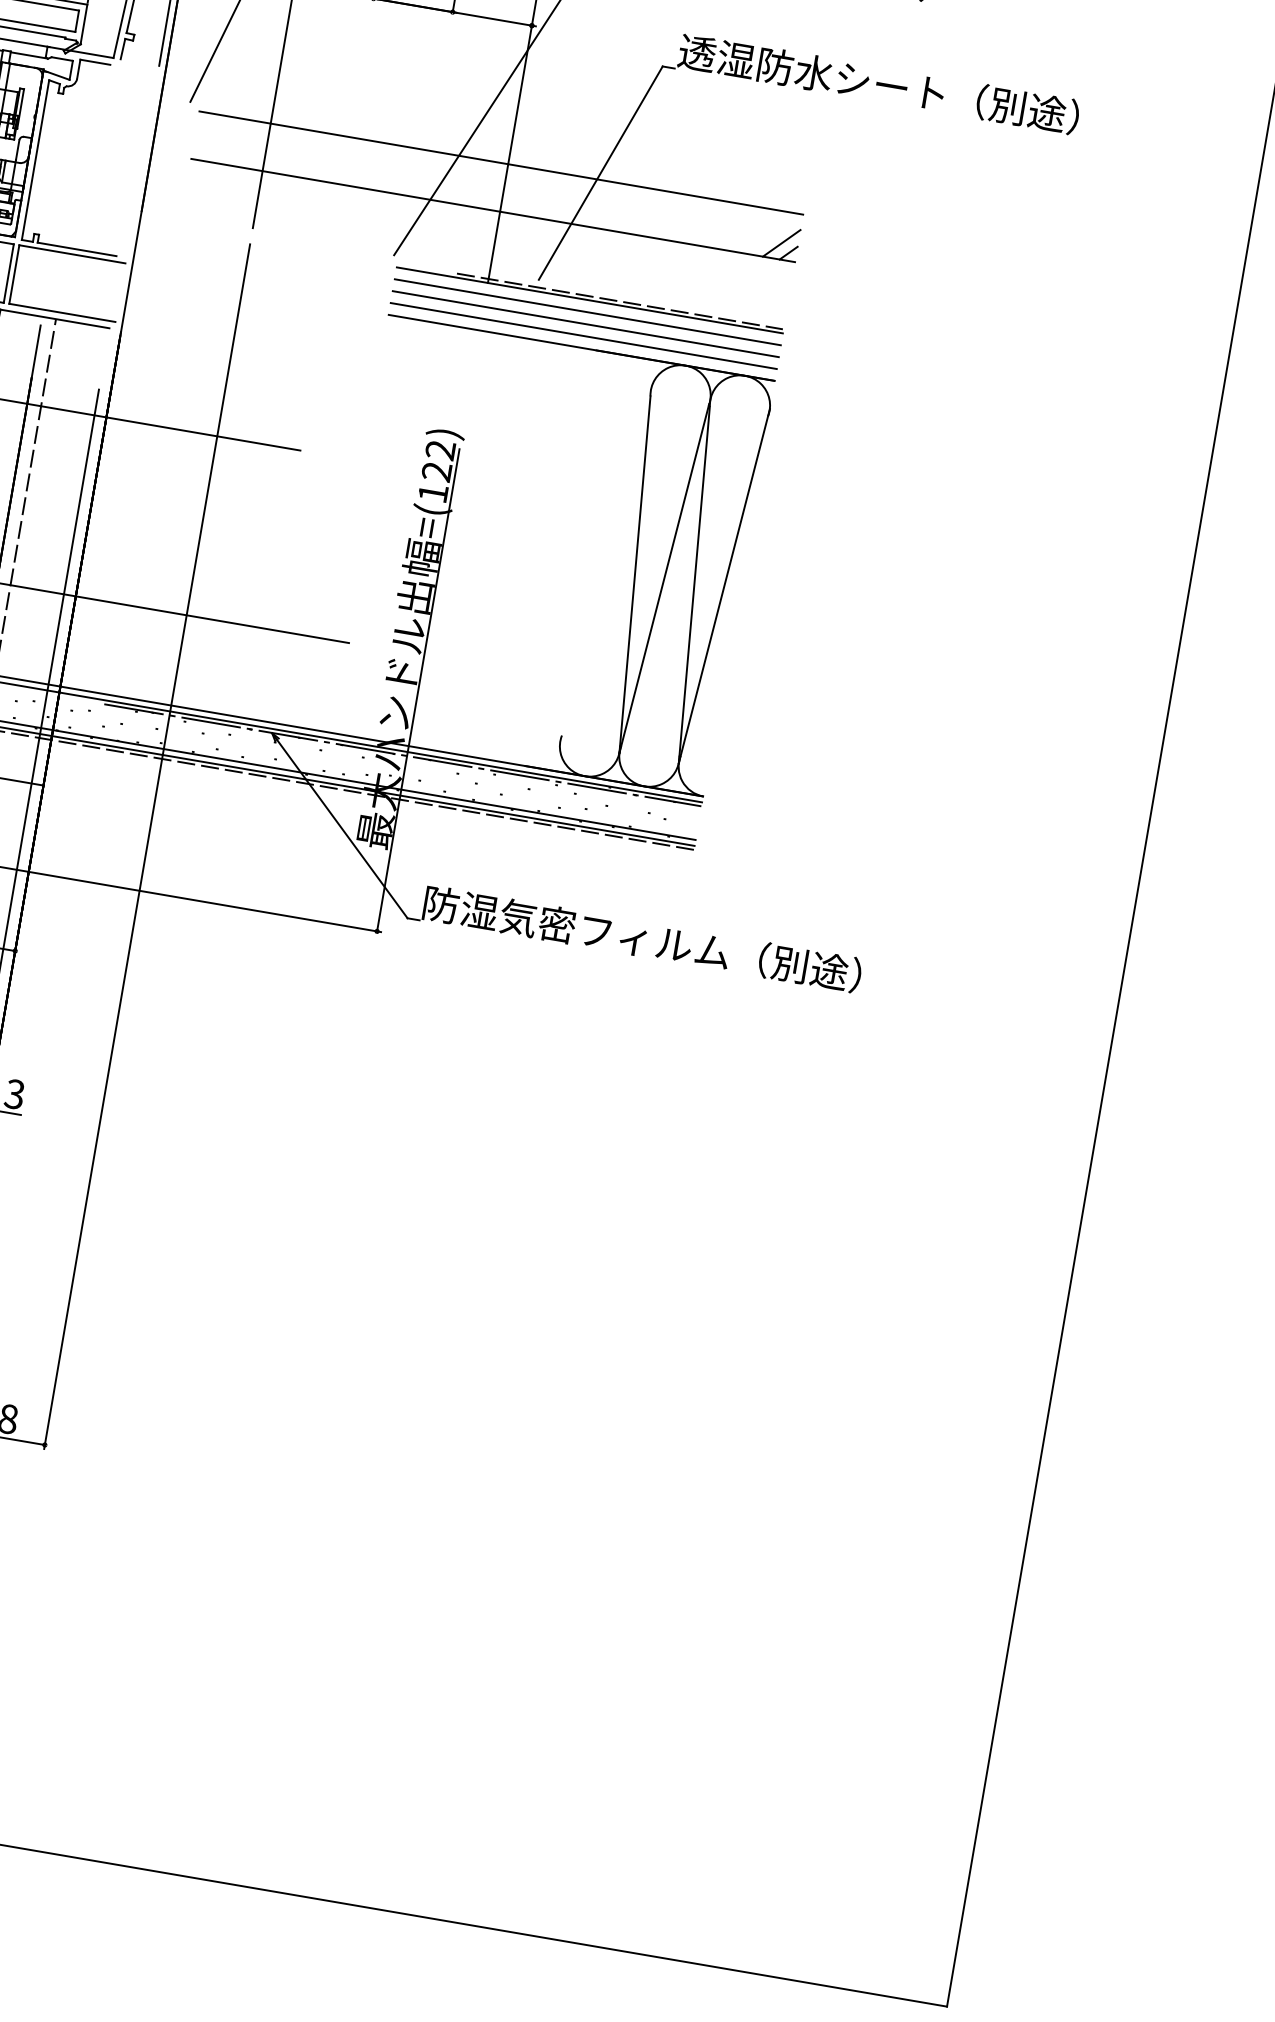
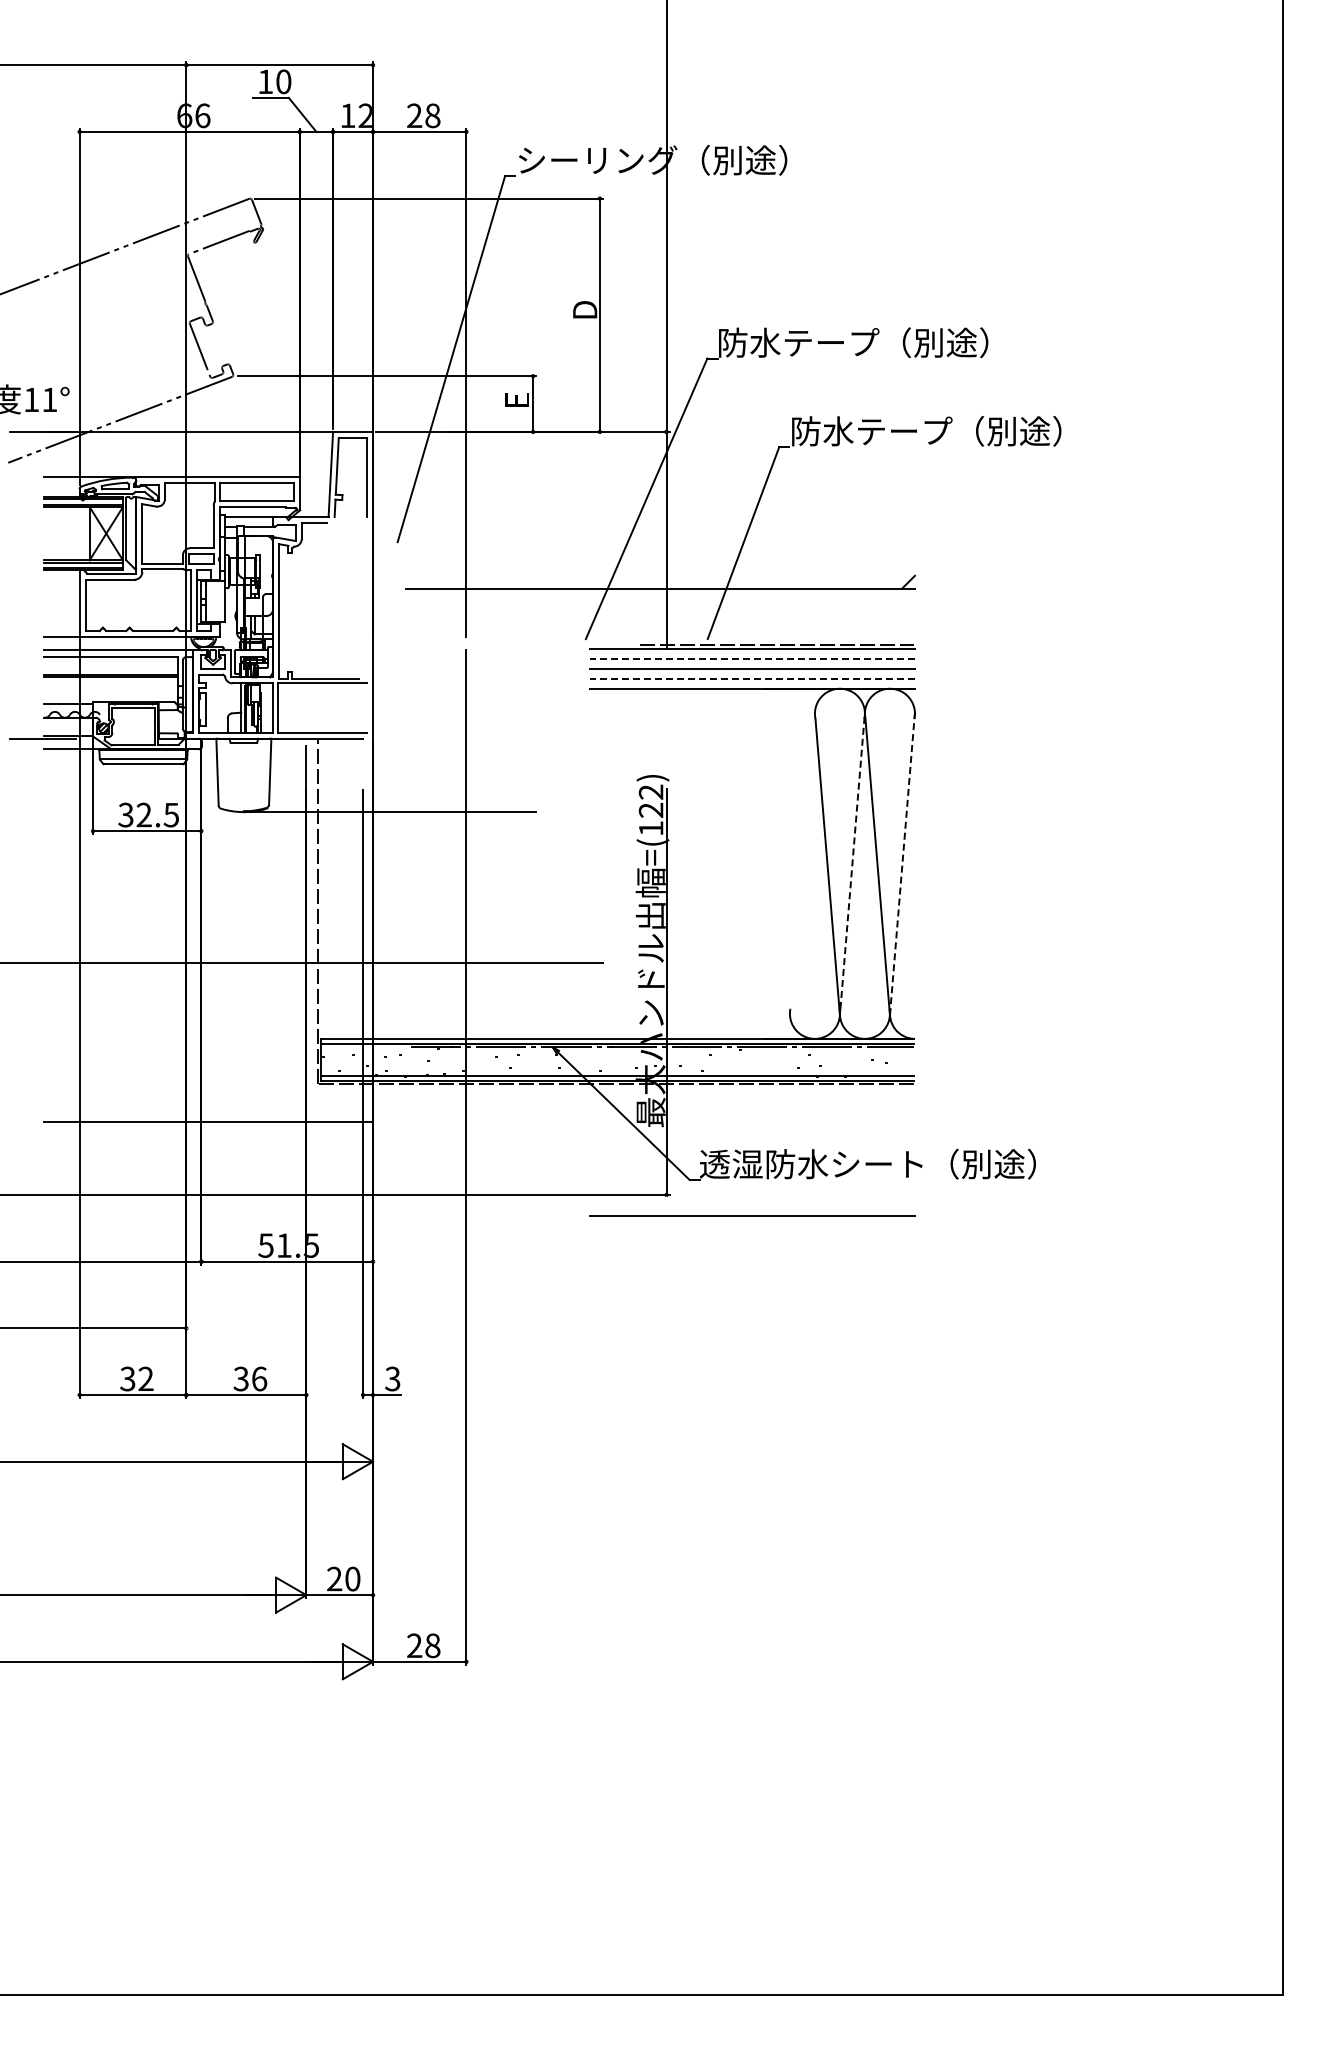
text: (878, 83) -> (958, 430), 透湿防水シート（別途） -> 防水テープ（別途）
line: (501, 162) -> (660, 548), removed
line: (780, 242) -> (900, 574), removed
line: (588, 312) -> (752, 658), solid -> dashed
line: (583, 335) -> (752, 678), solid -> dashed
line: (664, 579) -> (852, 866), solid -> dashed
line: (724, 585) -> (902, 863), solid -> dashed
text: (641, 938) -> (883, 1163), 防湿気密フィルム（別途） -> 透湿防水シート（別途）
line: (474, 973) -> (752, 1215), added

